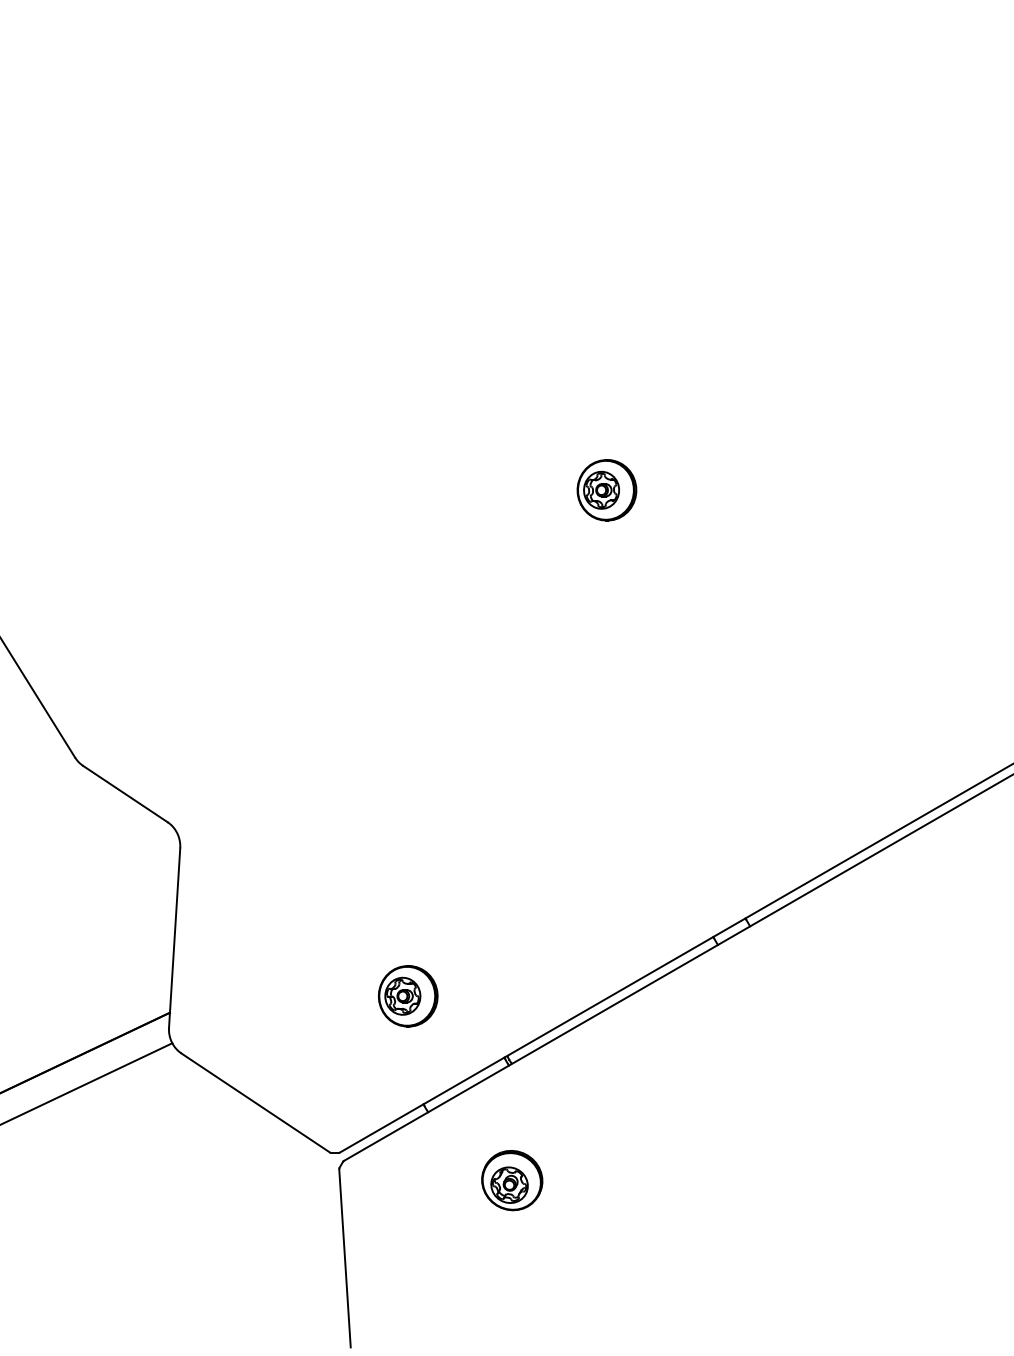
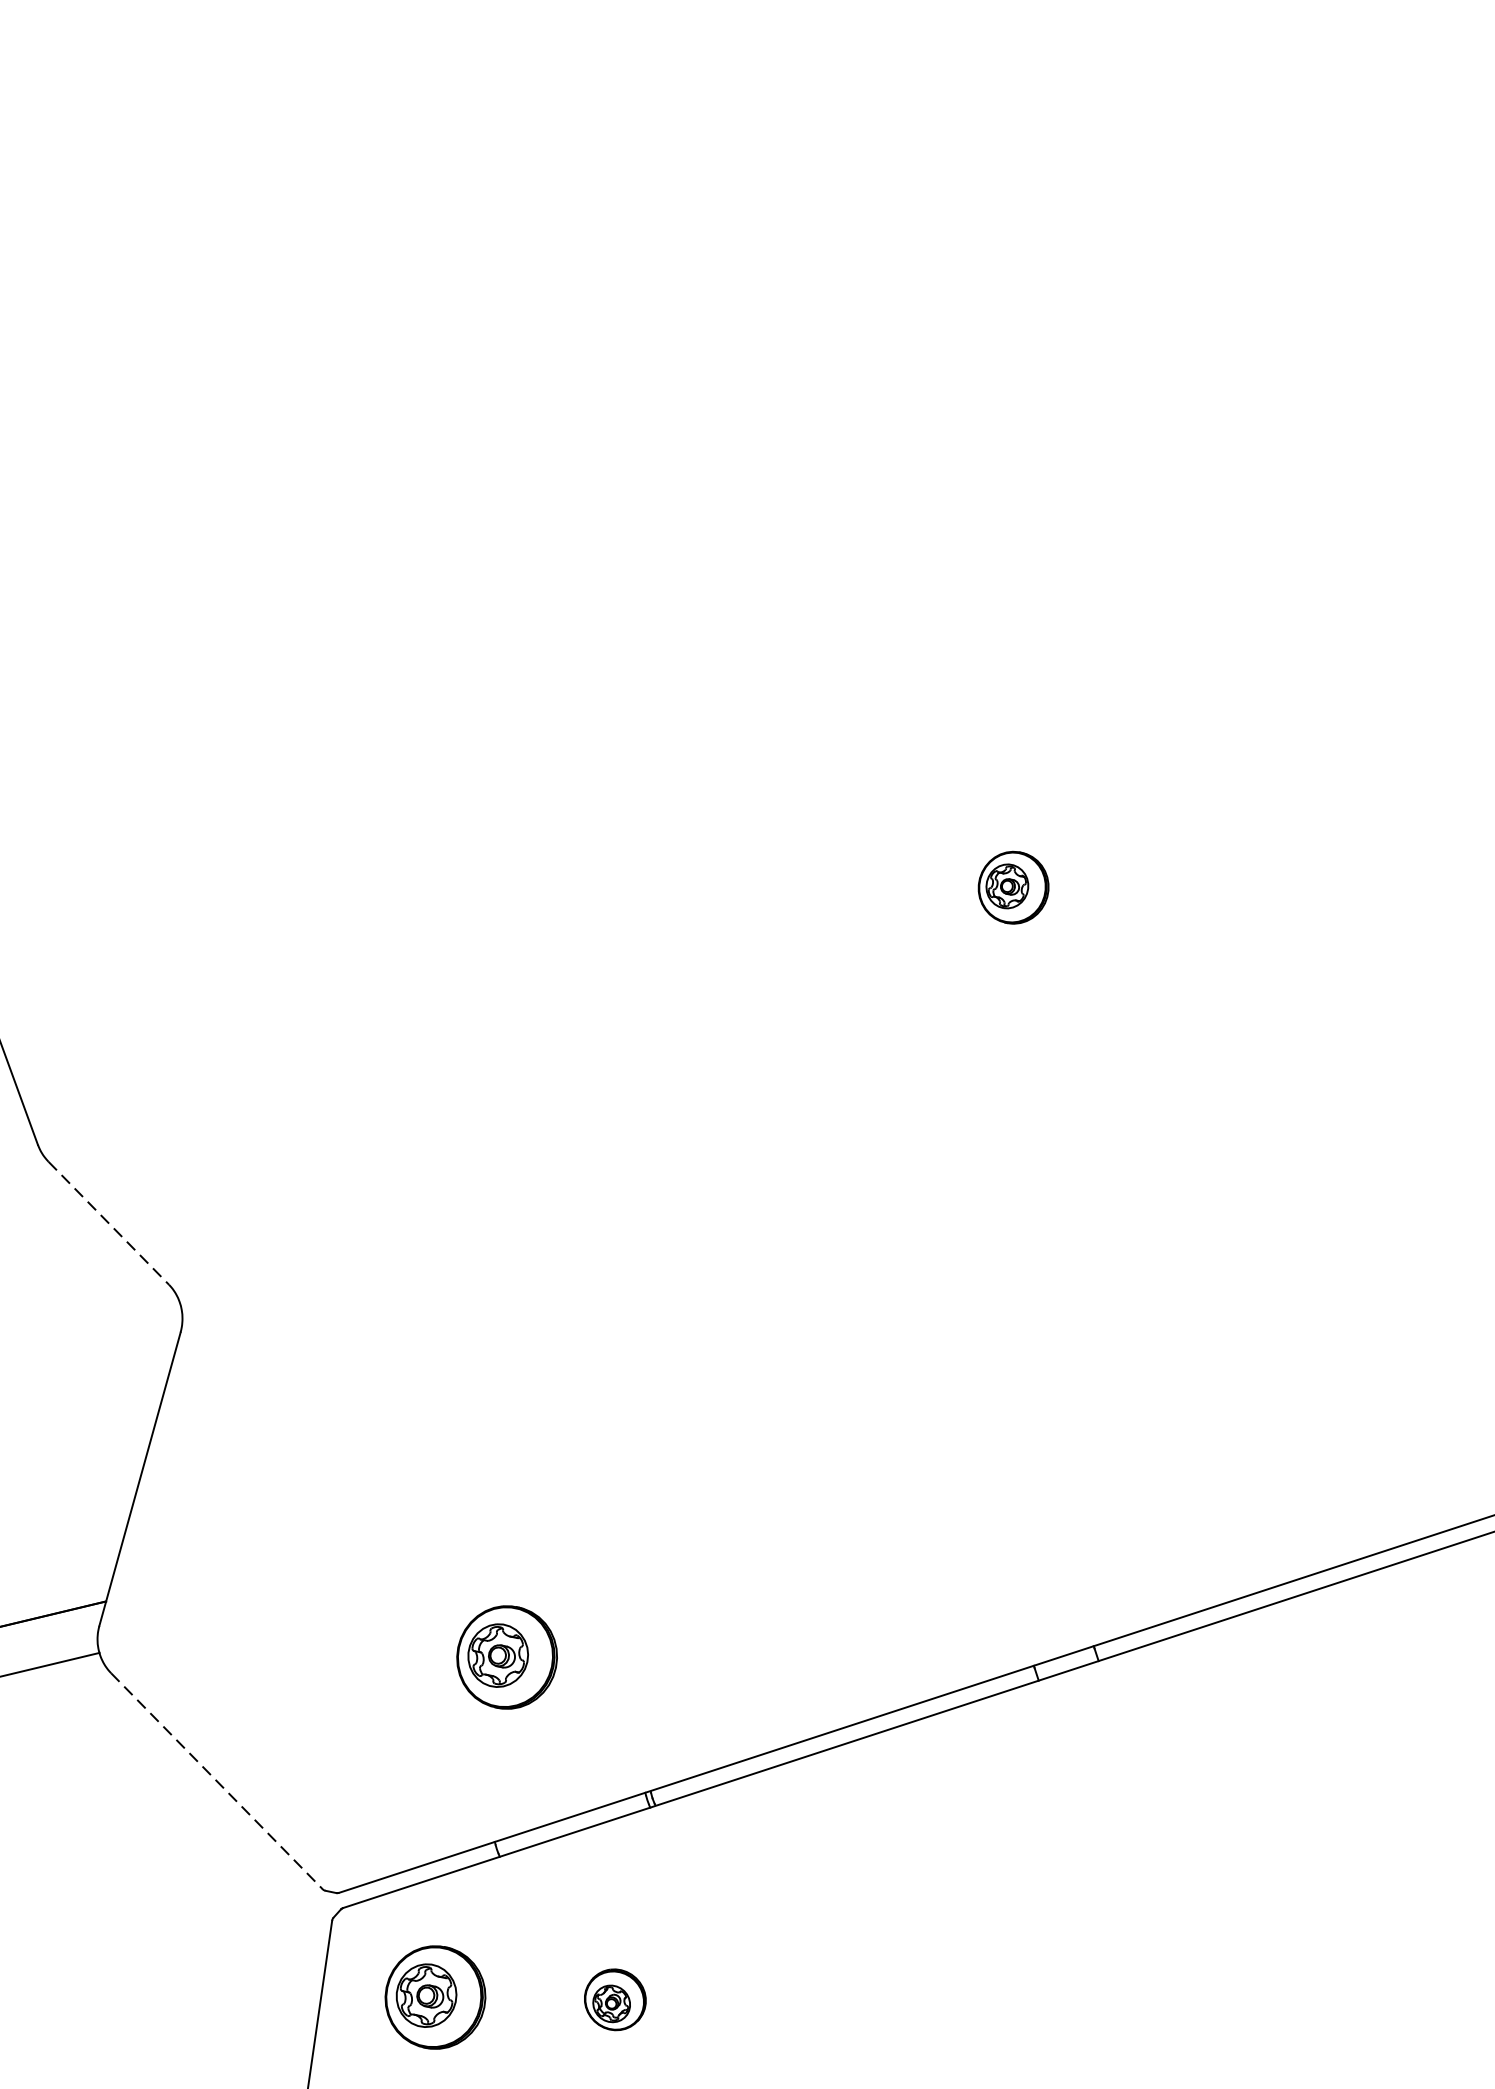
part: (606, 490) -> (1012, 887), size x0.7
line: (125, 794) -> (108, 1223), solid -> dashed
line: (256, 1103) -> (217, 1782), solid -> dashed
part: (512, 1180) -> (615, 1999), size x0.6
part: (407, 1201) -> (434, 1997), added

